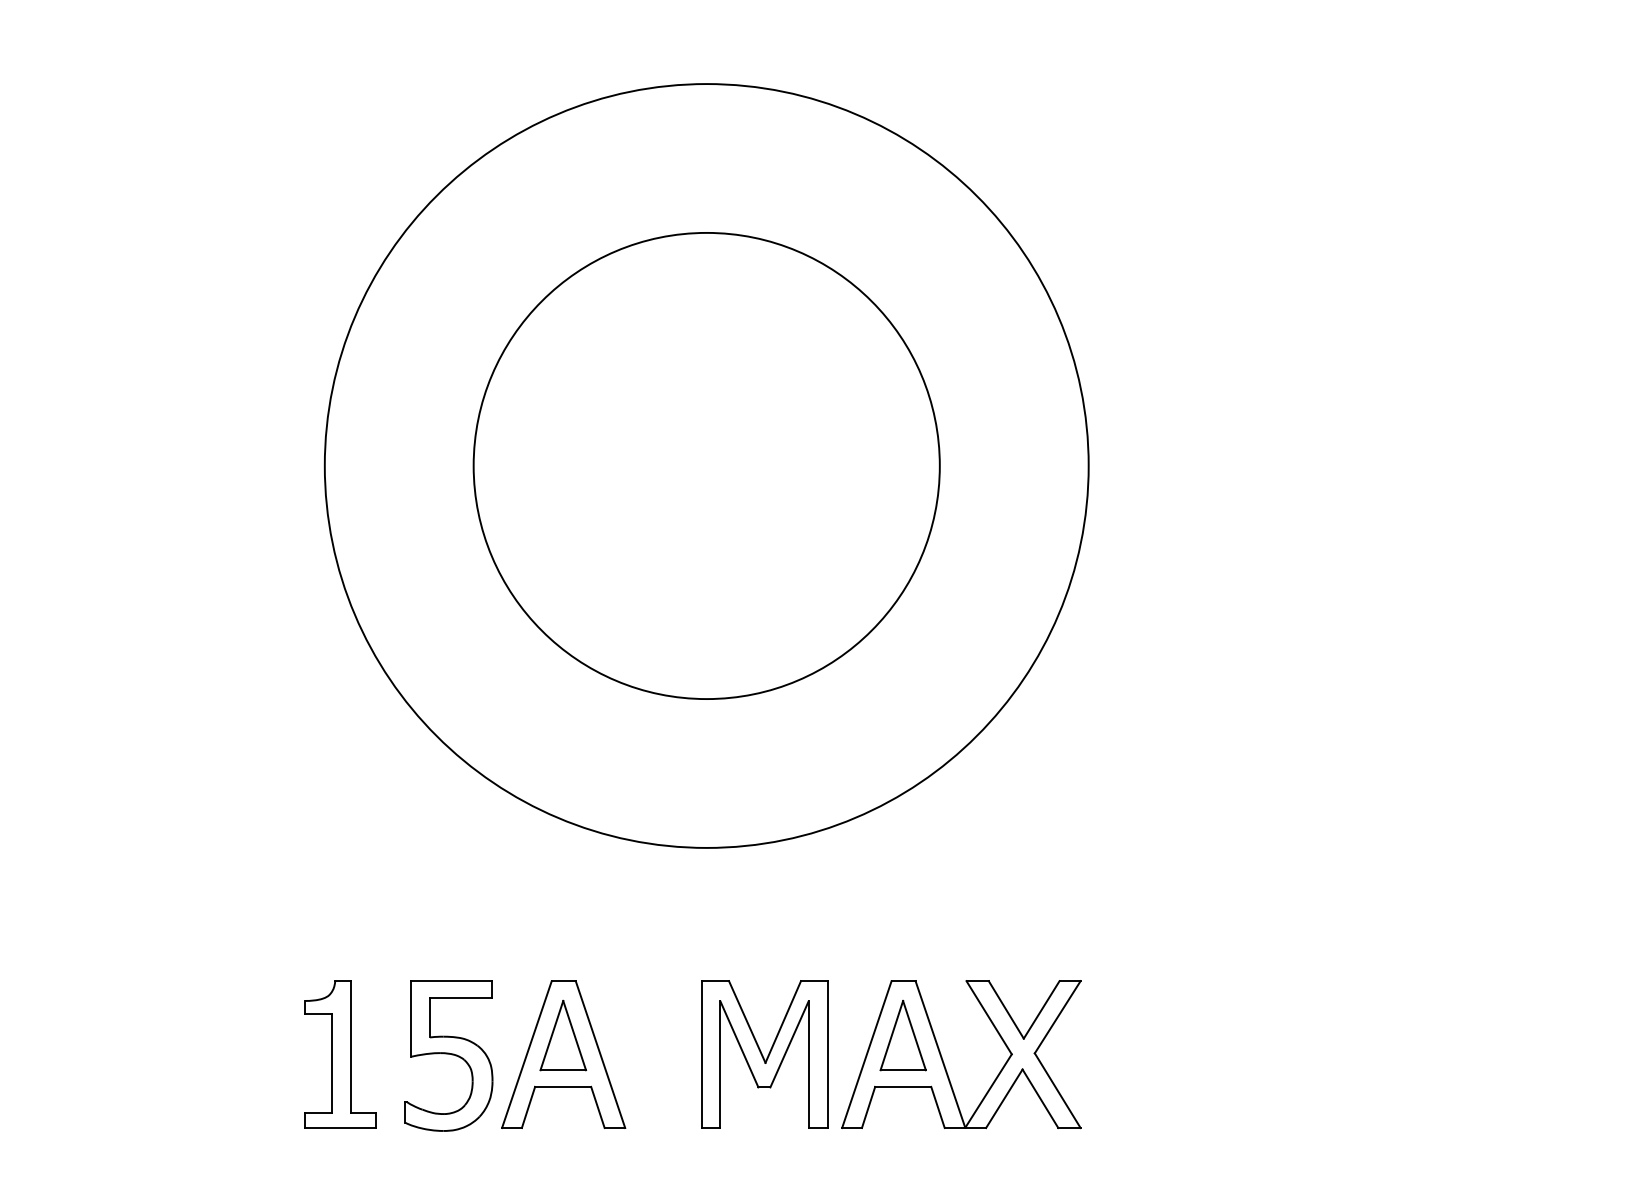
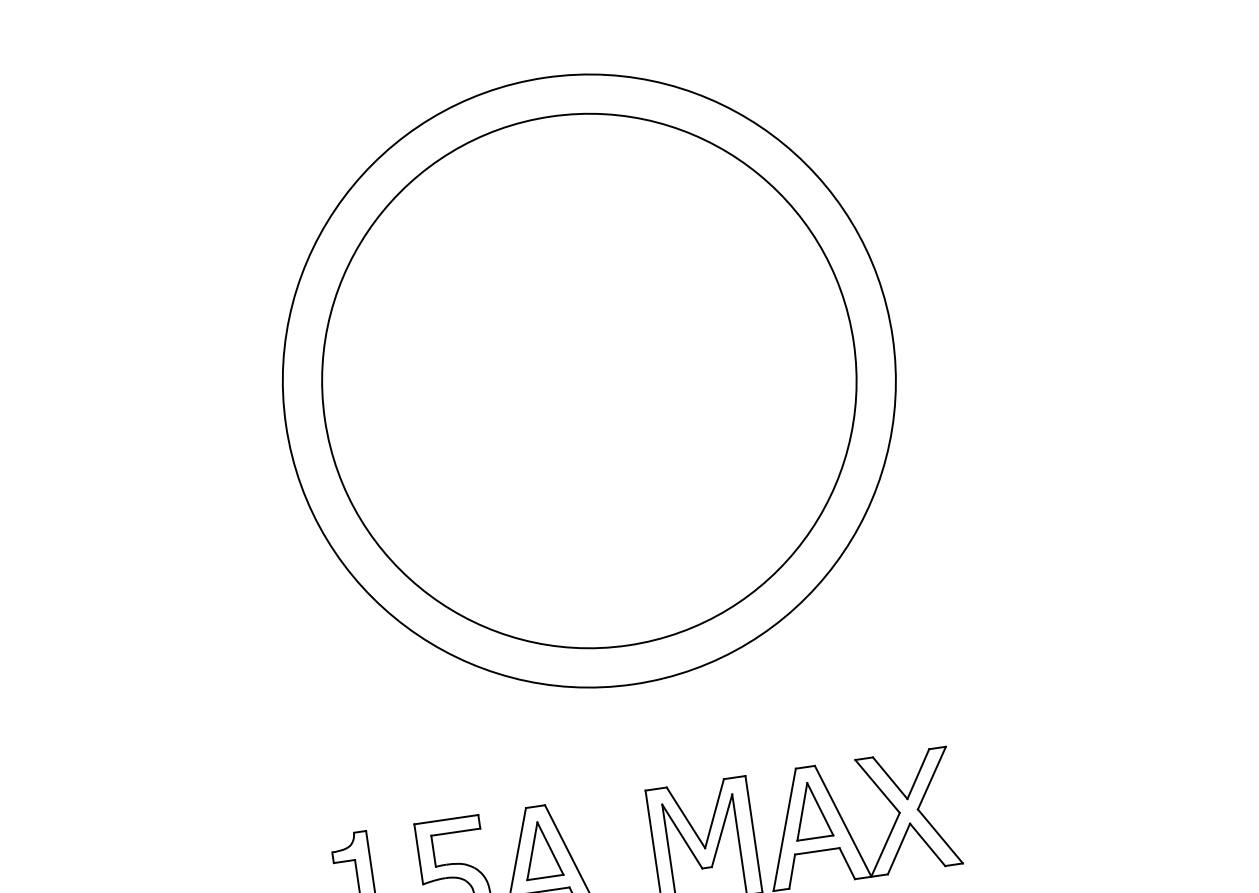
circle: (706, 465) -> (589, 380), size x1.43

